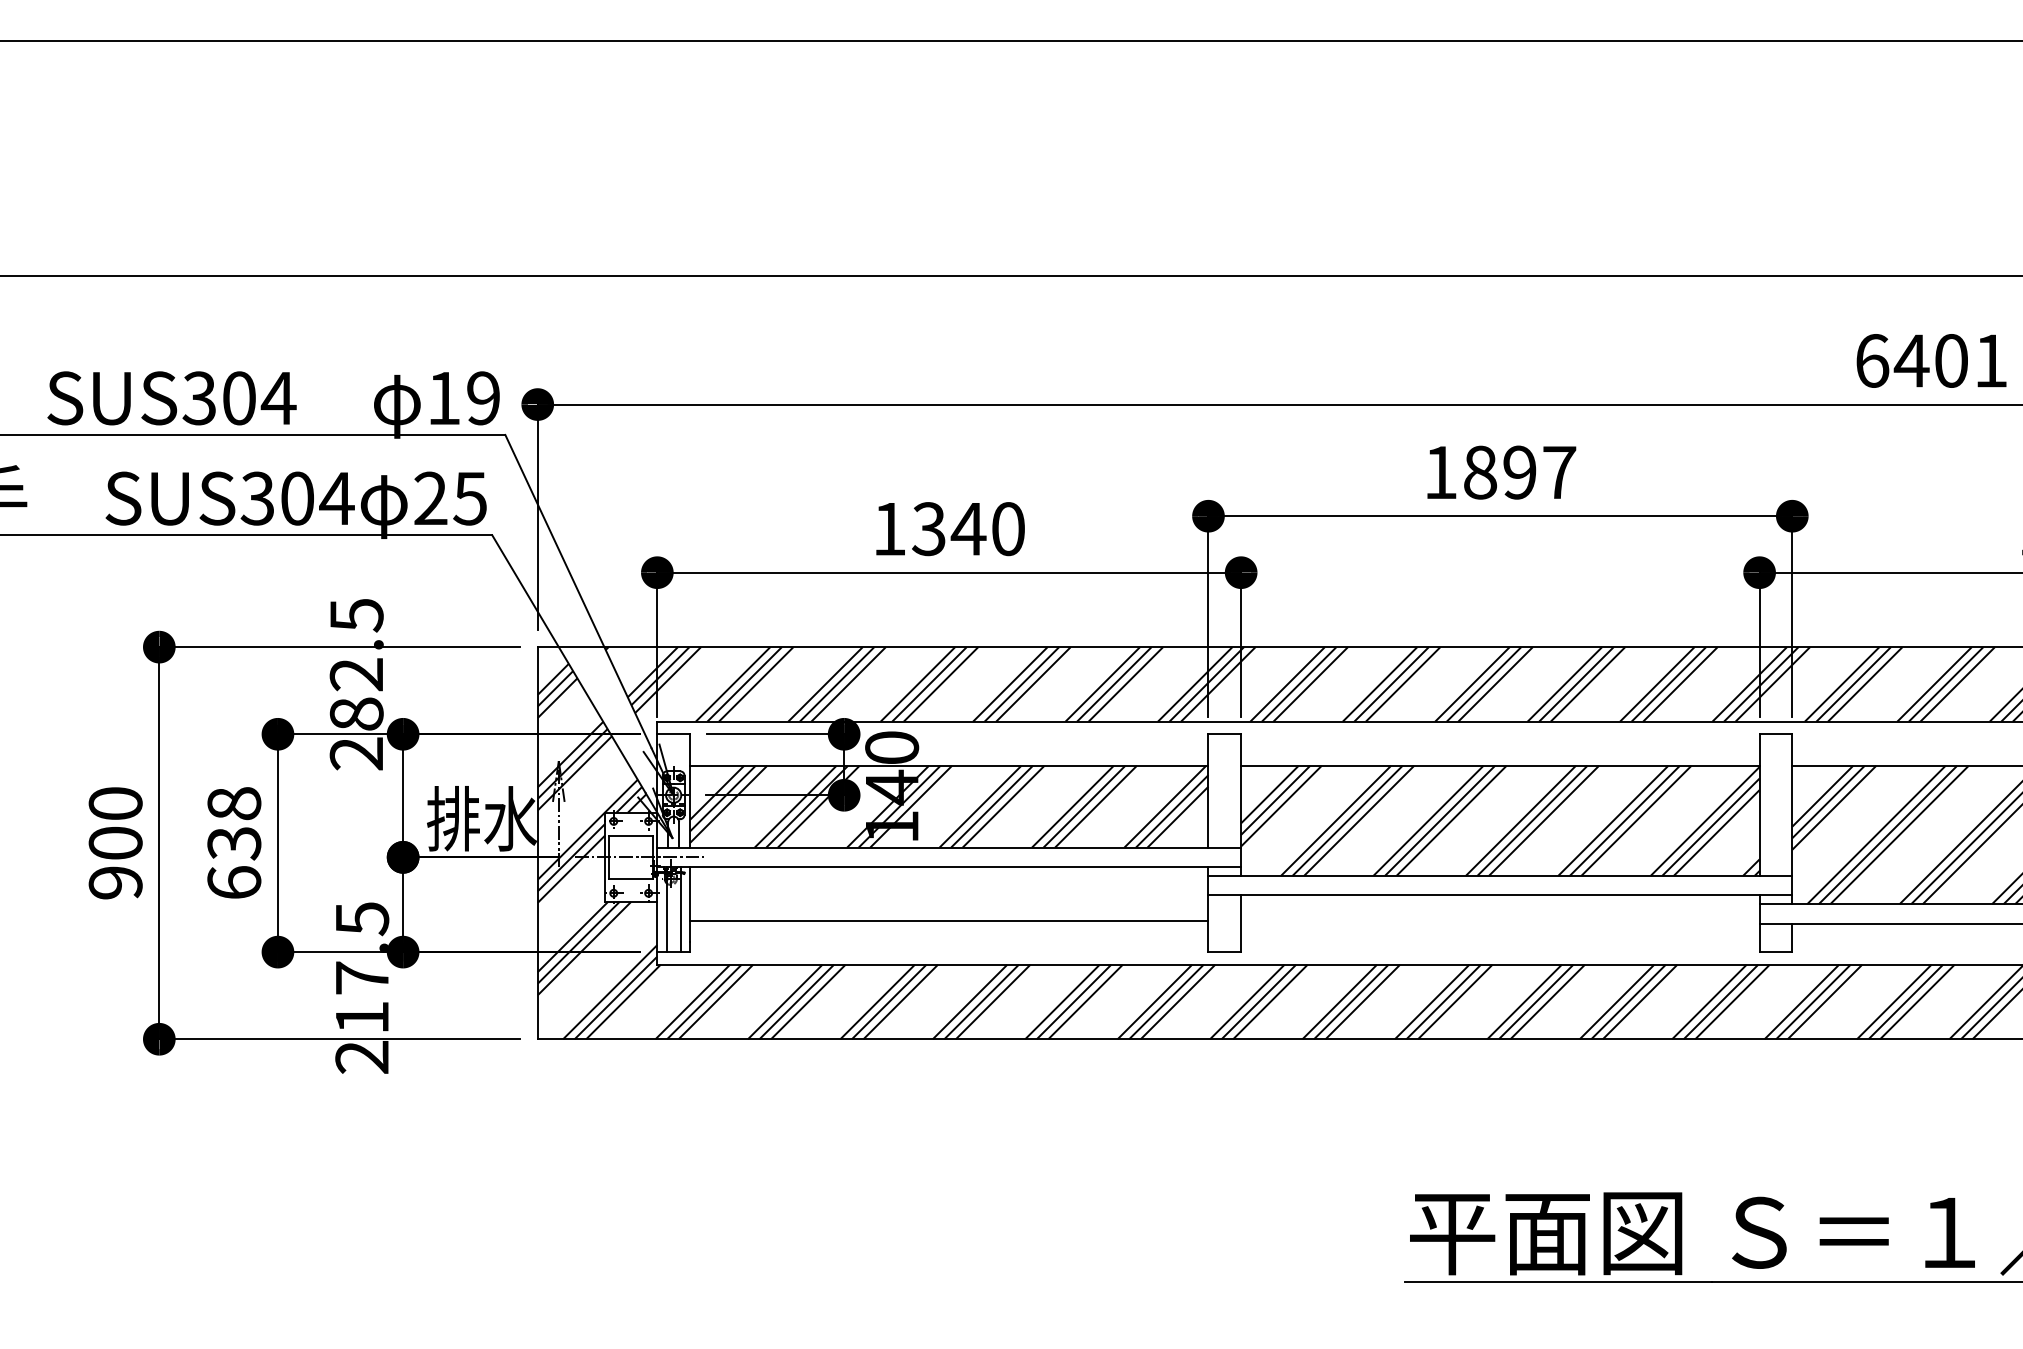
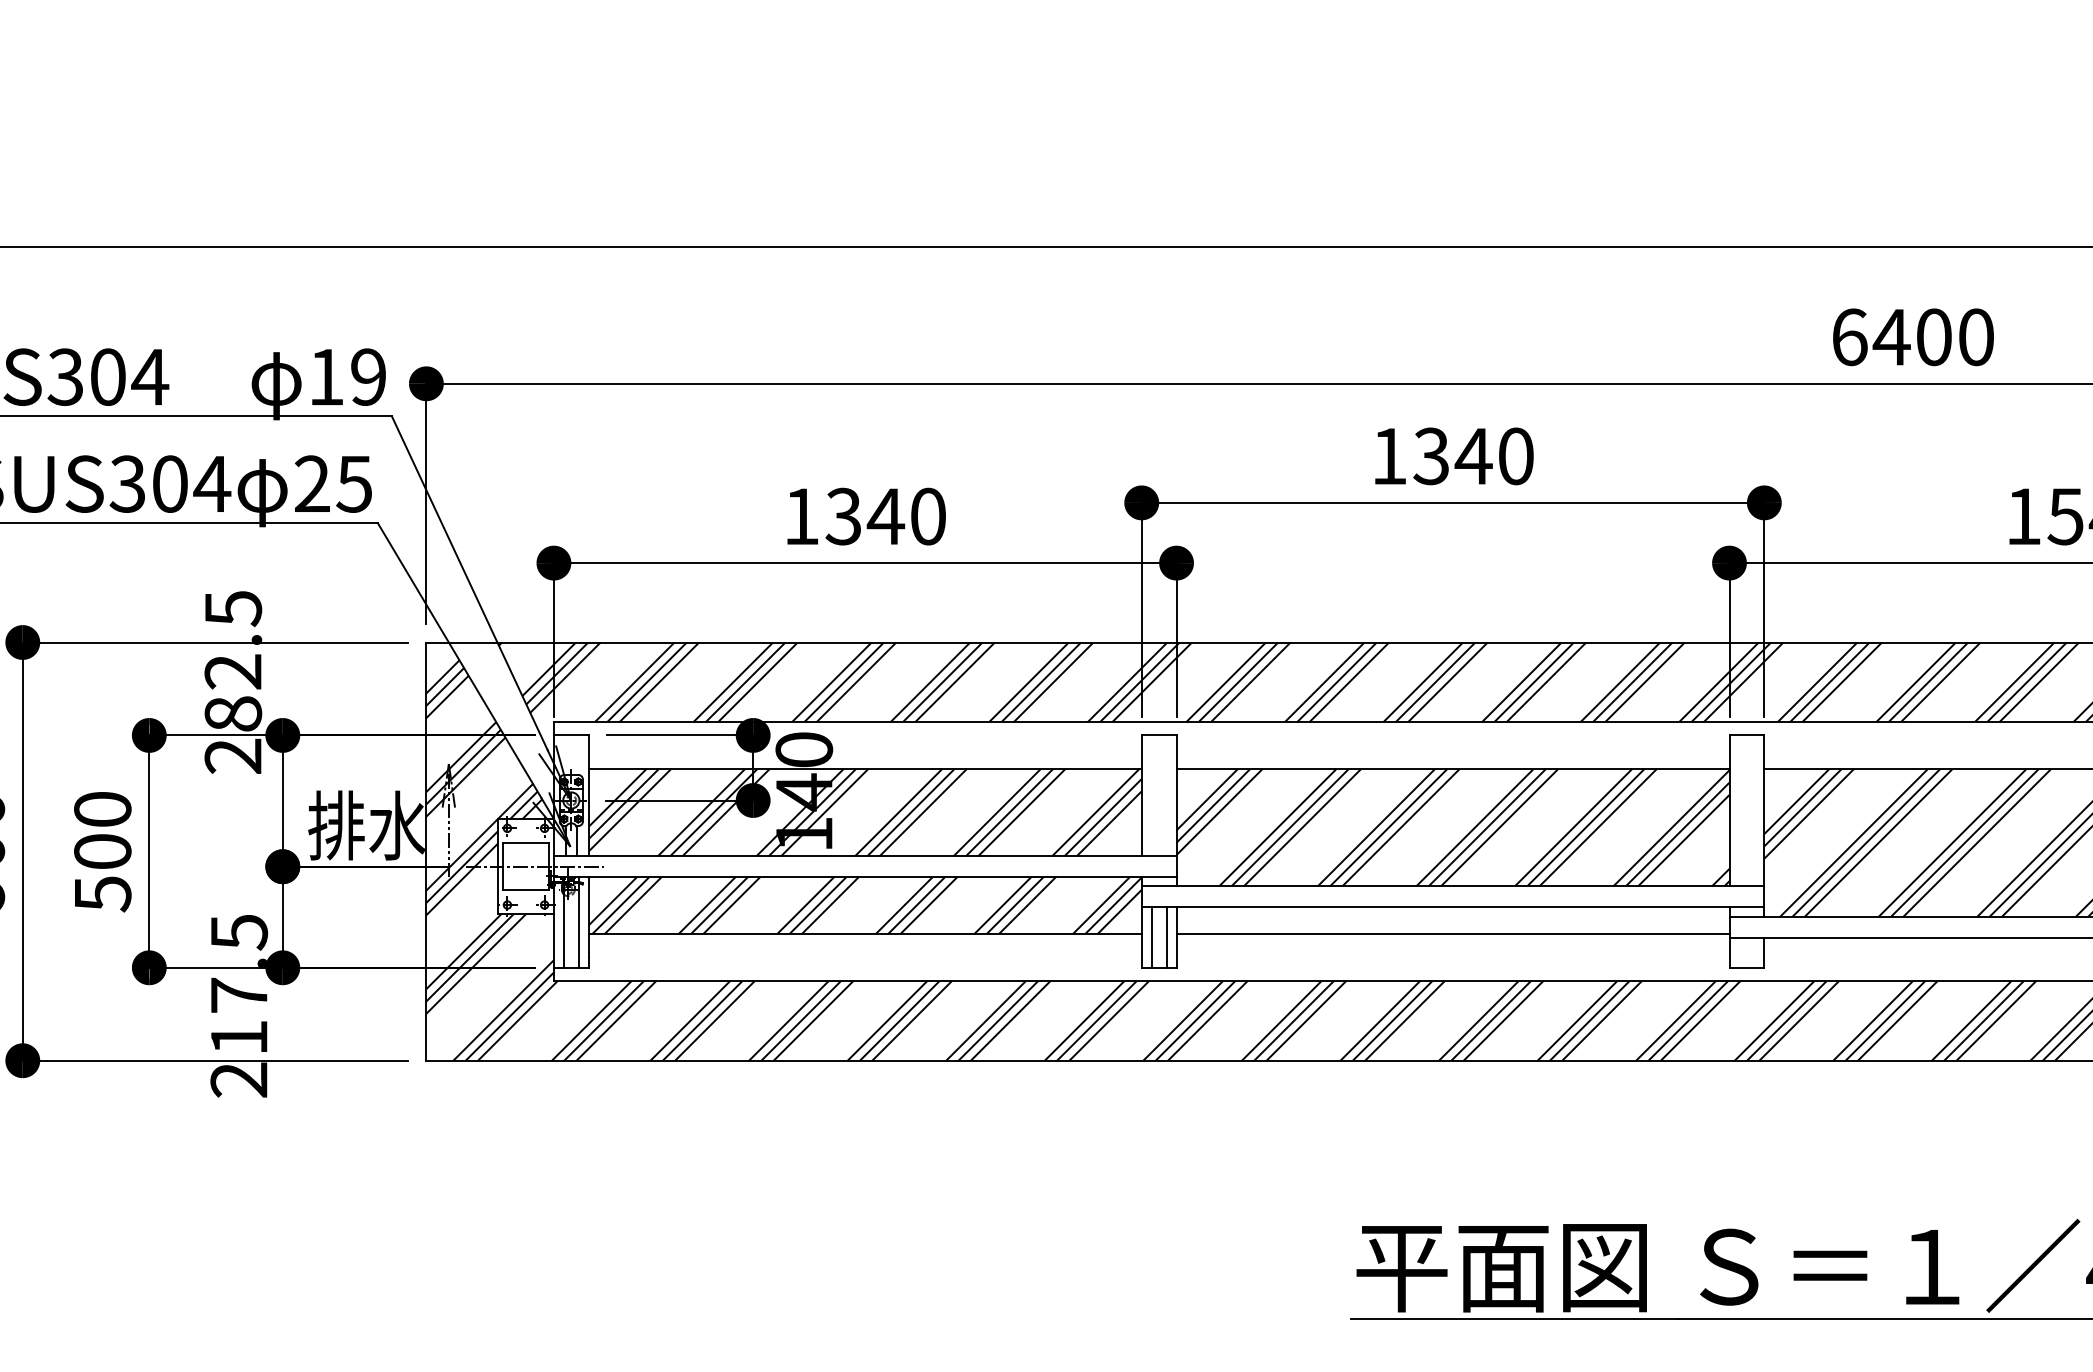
text: (1991, 360) -> (1976, 336), 6401 -> 6400
text: (1519, 472) -> (1473, 456), 1897 -> 1340
text: (234, 843) -> (102, 851), 638 -> 500
hatch: (949, 893) -> (865, 905), added
line: (1500, 920) -> (1453, 934), added
line: (1217, 923) -> (1151, 937), added
line: (1231, 923) -> (1166, 937), added

